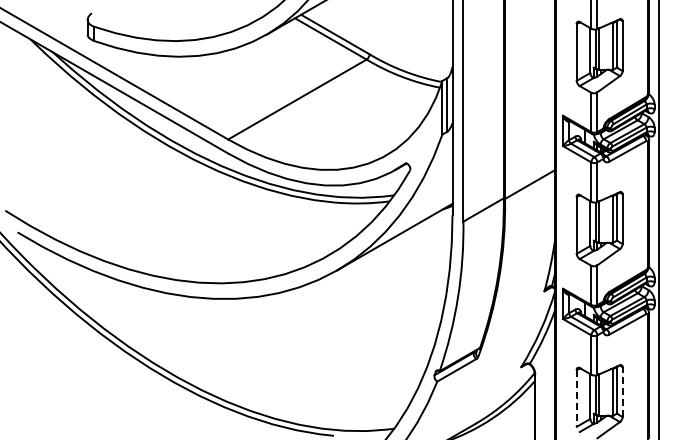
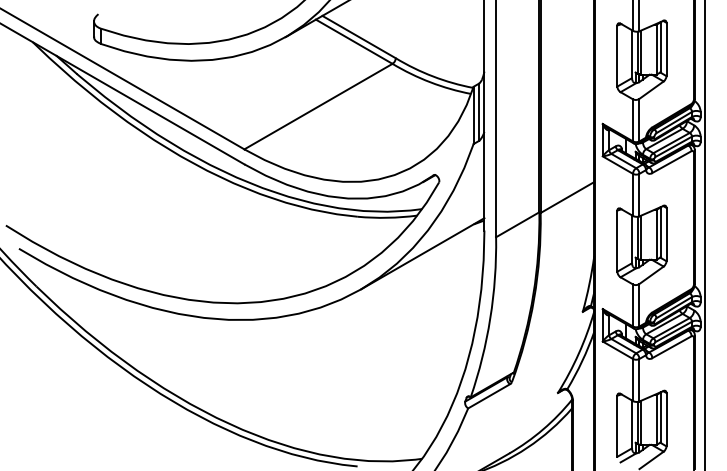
line: (622, 392) -> (666, 420), dashed -> solid
line: (576, 398) -> (617, 426), dashed -> solid

